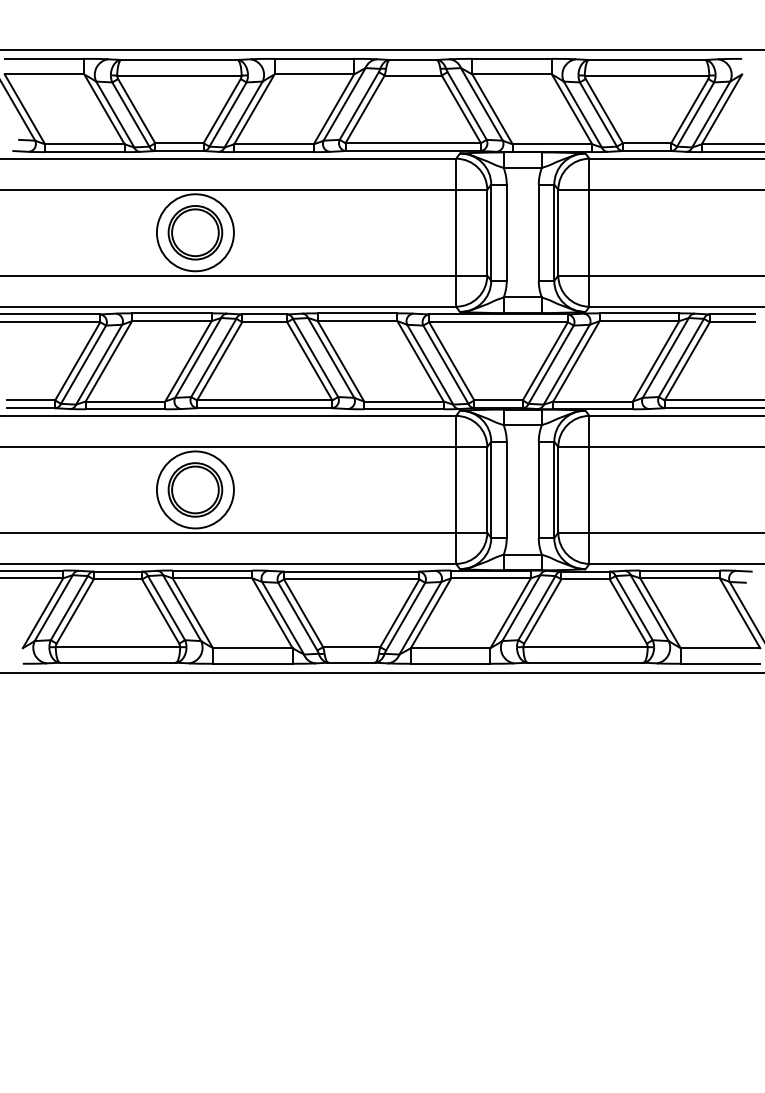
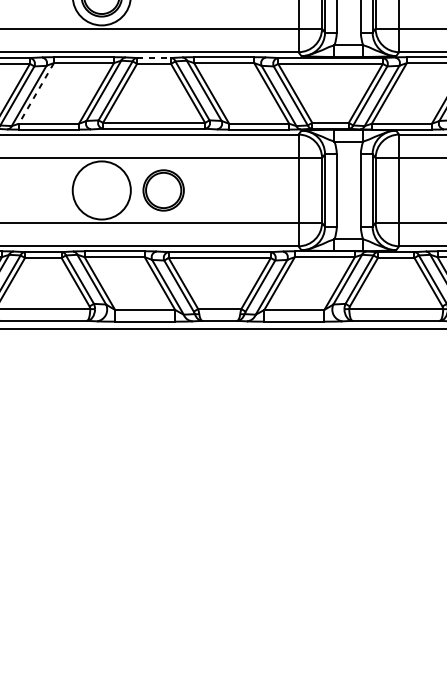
line: (265, 314) -> (154, 58), solid -> dashed
line: (108, 361) -> (36, 93), solid -> dashed
part: (195, 489) -> (163, 190), moved

